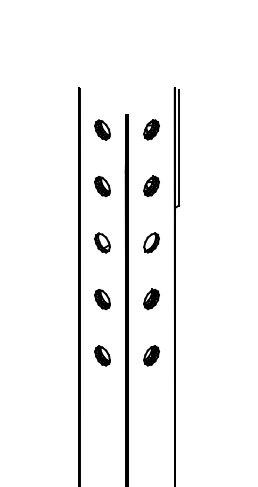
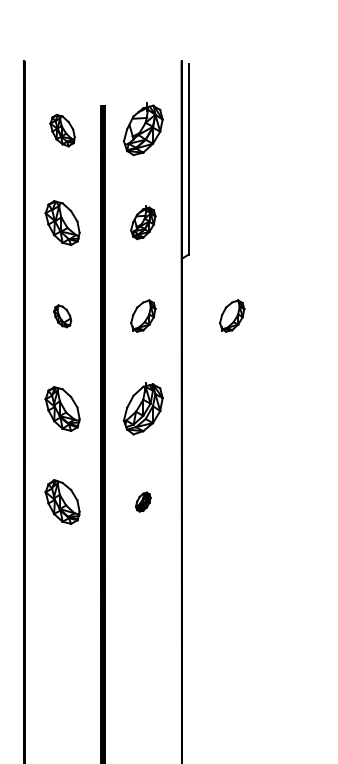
part: (151, 129) -> (143, 129), size x1.6
part: (102, 186) -> (62, 223), size x1.4
part: (102, 242) -> (62, 315), size x0.7
part: (205, 242) -> (232, 315), added
part: (102, 299) -> (62, 409), size x1.4
part: (151, 299) -> (143, 409), size x1.6
part: (102, 355) -> (62, 501), size x1.4
part: (151, 355) -> (143, 501), size x0.6

